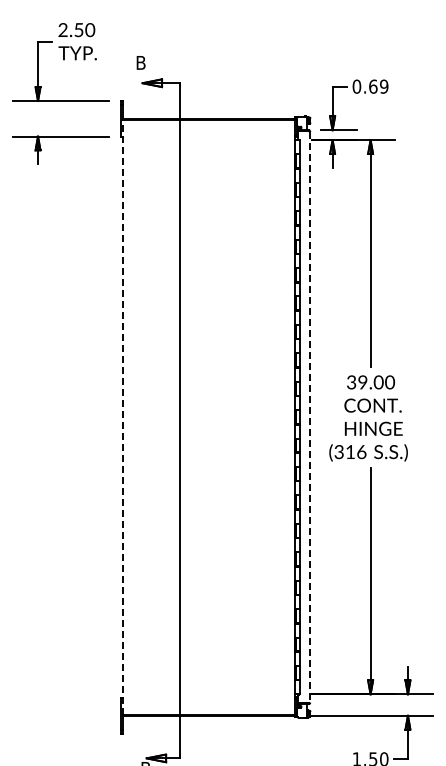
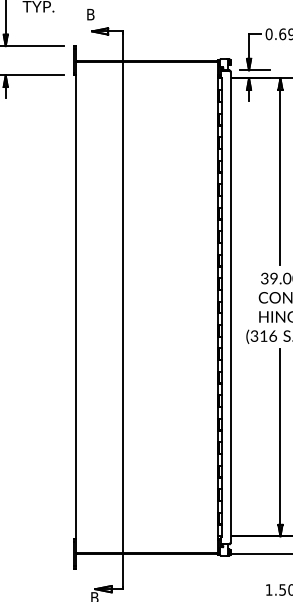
line: (122, 416) -> (75, 306), dashed -> solid
line: (310, 417) -> (230, 307), dashed -> solid

